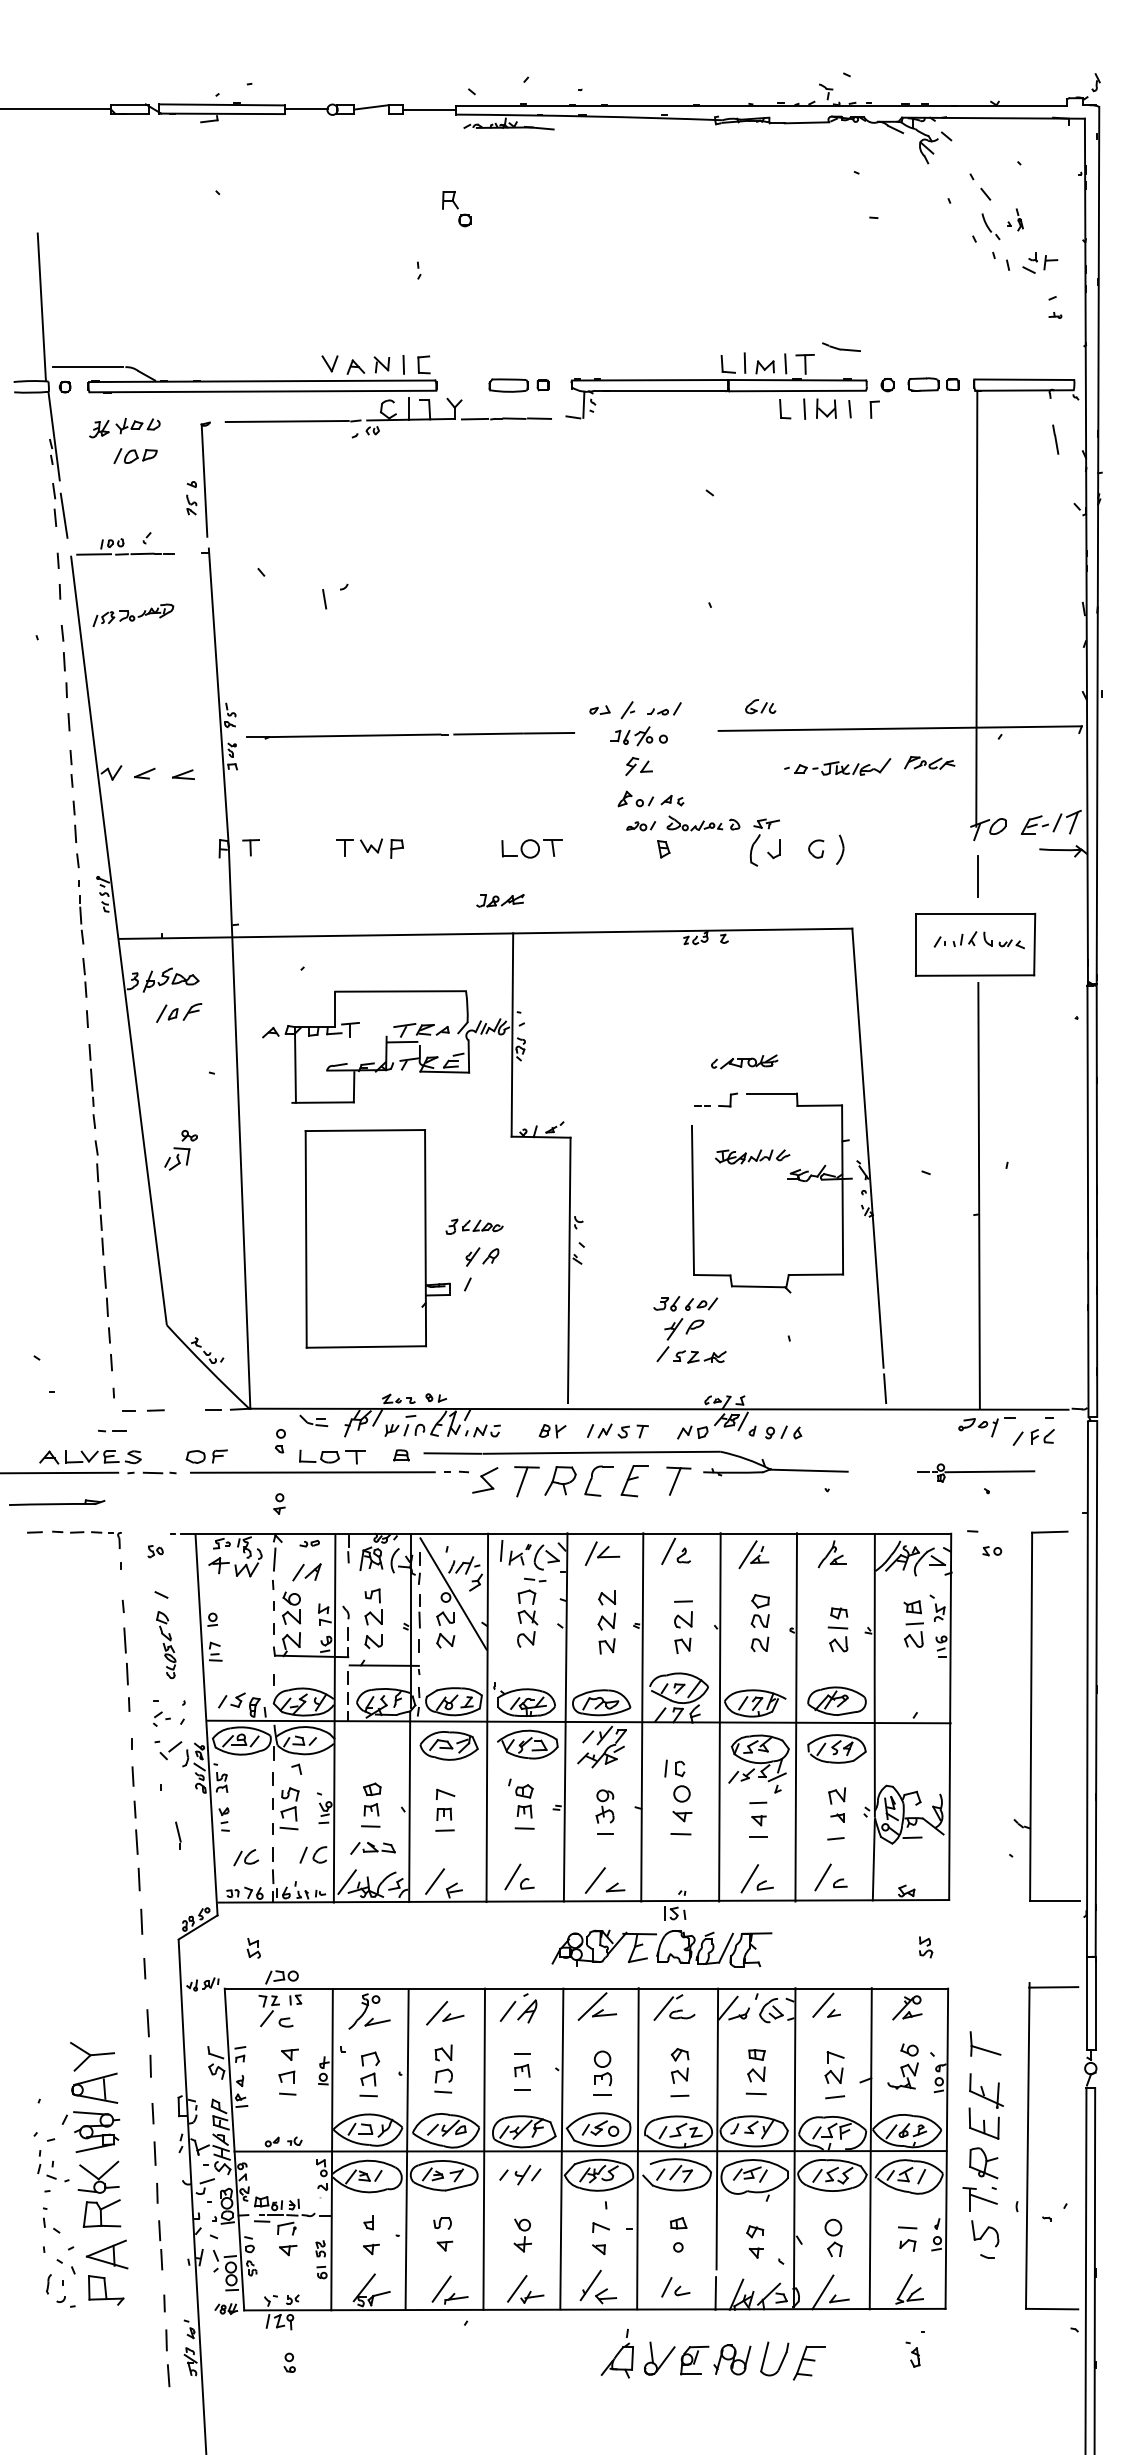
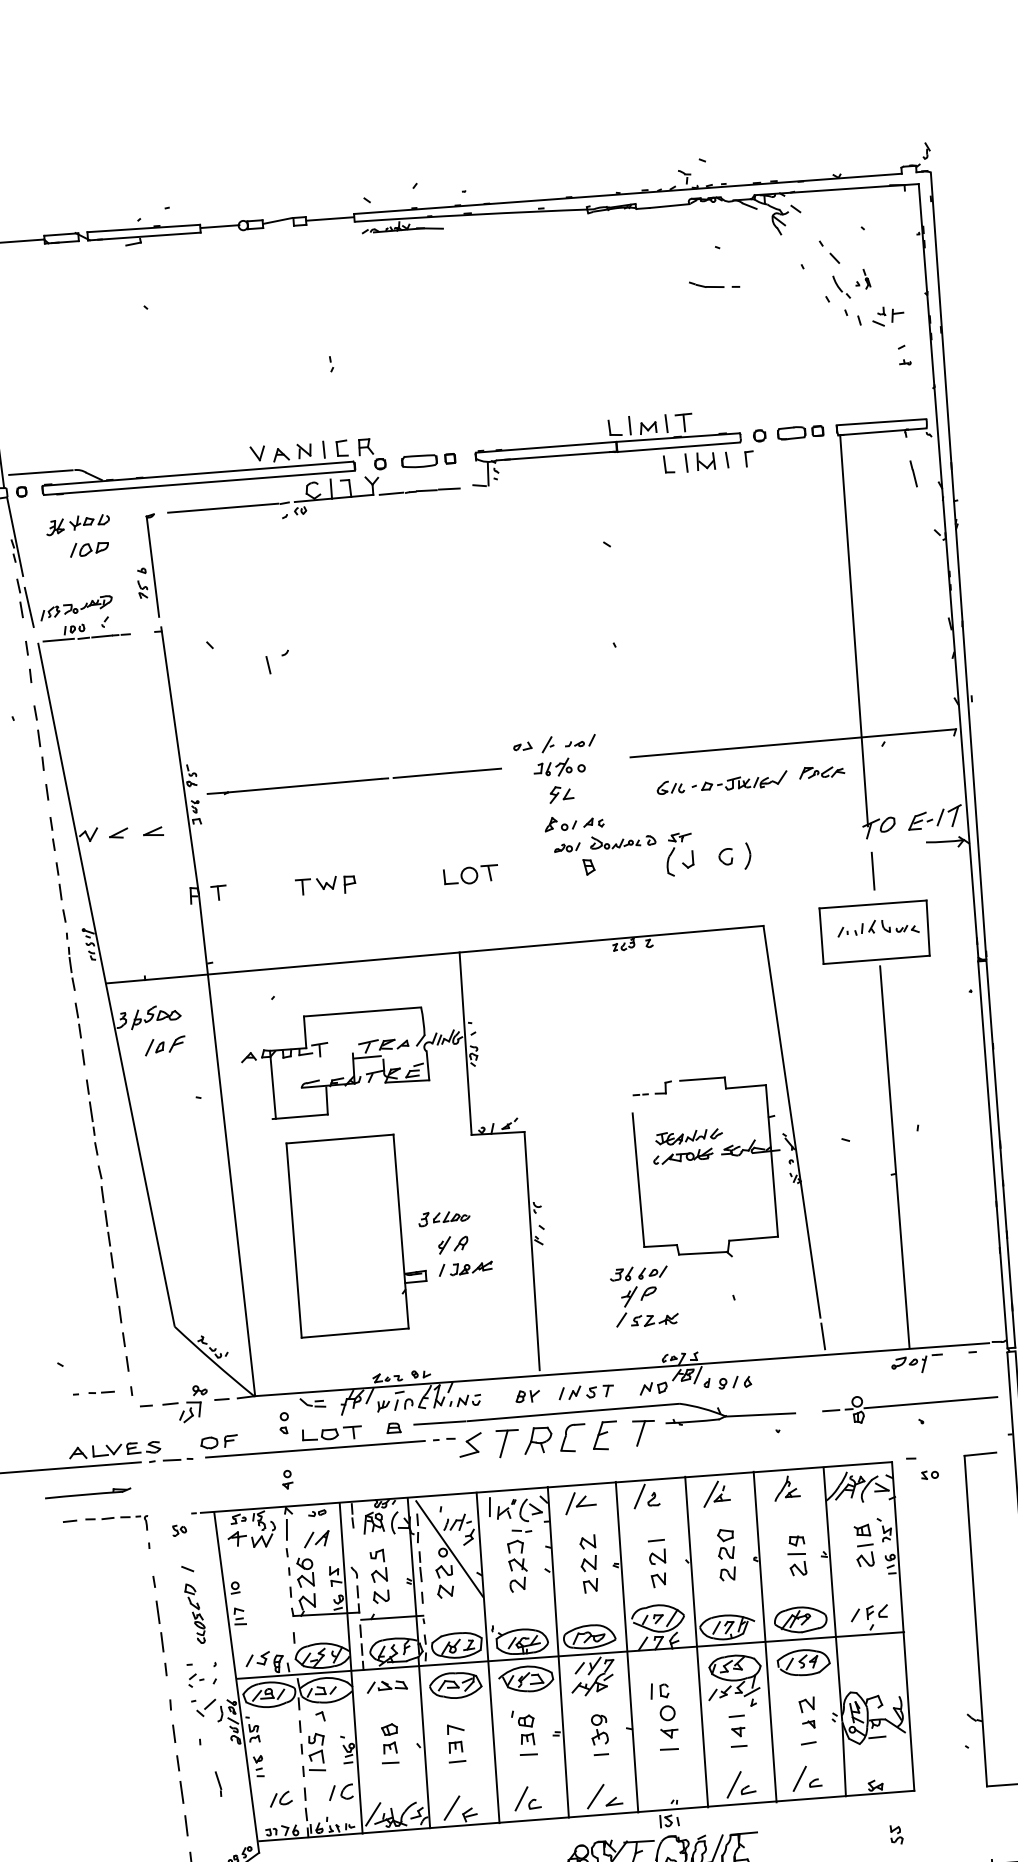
part: (456, 209) -> (371, 454), moved
part: (841, 346) -> (706, 284), moved
part: (133, 614) -> (76, 607), moved
part: (760, 706) -> (670, 787), moved
part: (500, 900) -> (471, 1268), moved
part: (744, 1061) -> (683, 1156), moved
part: (180, 1150) -> (192, 1404), moved
part: (112, 1430) -> (101, 1391), moved
part: (1033, 1437) -> (869, 1613), moved
part: (975, 1472) -> (909, 1405), size x1.67
part: (372, 1848) -> (386, 1686), moved

